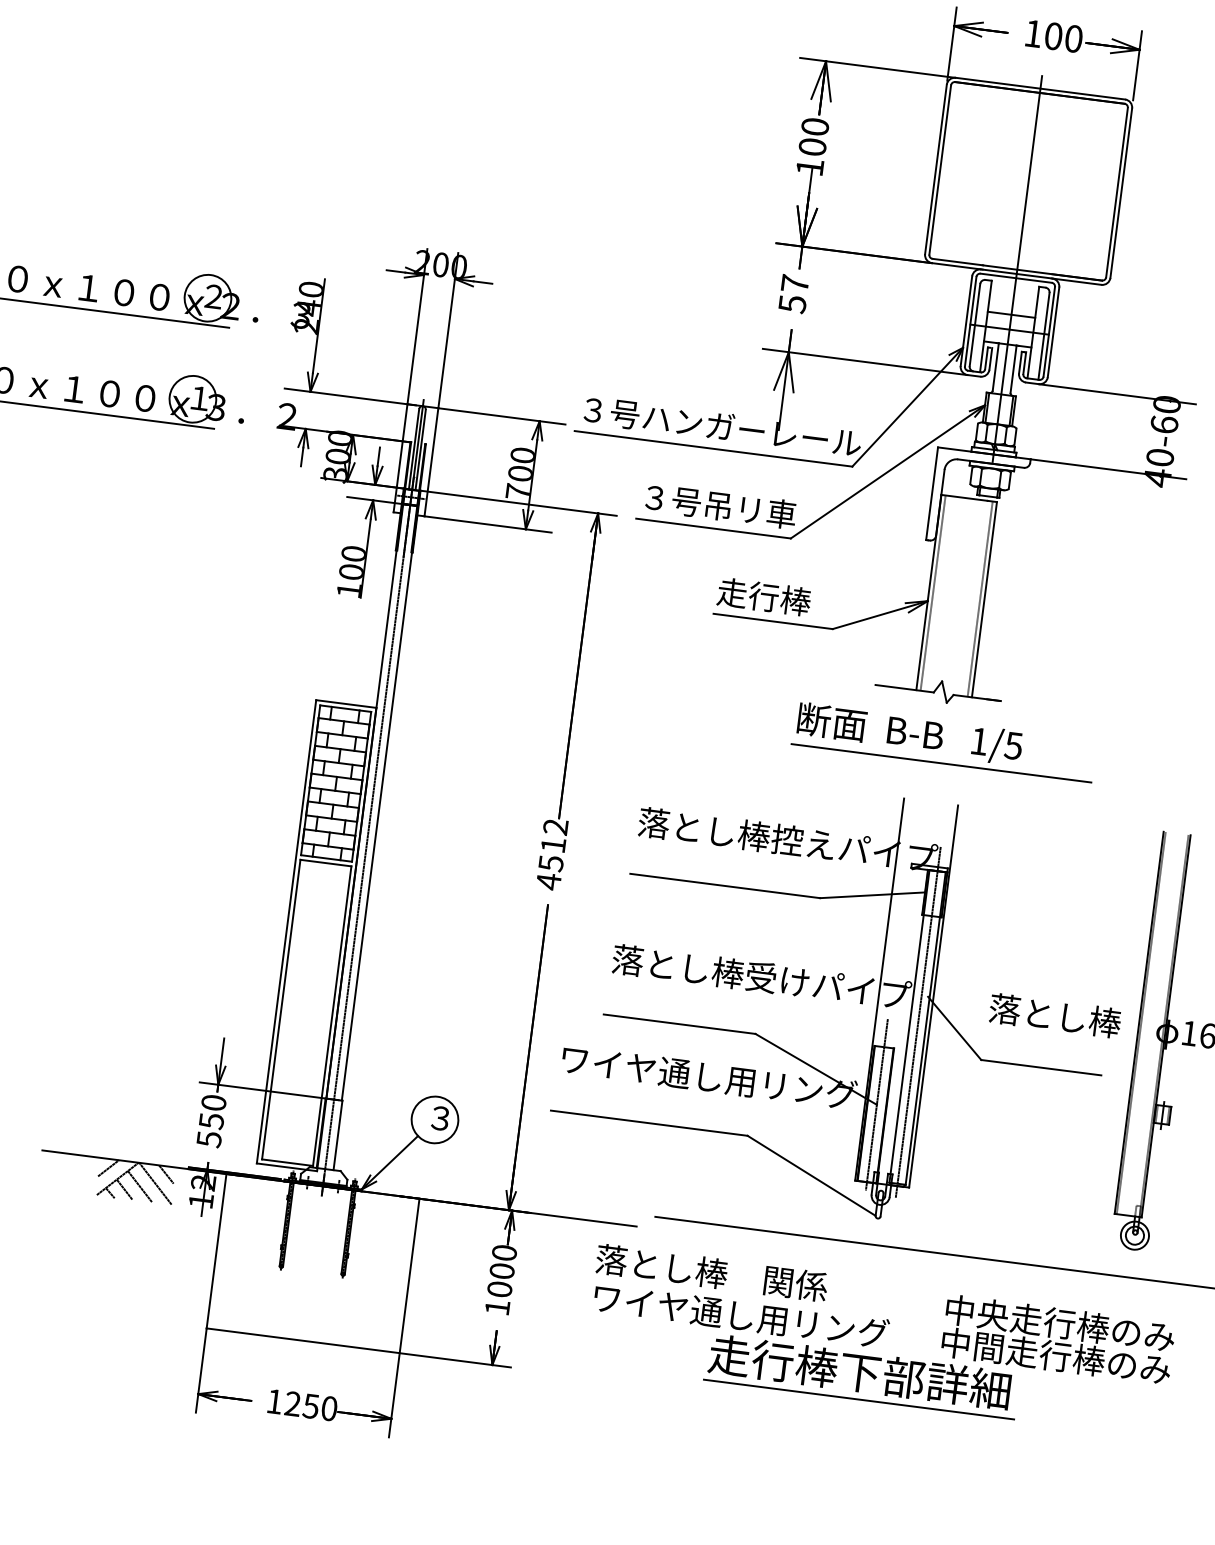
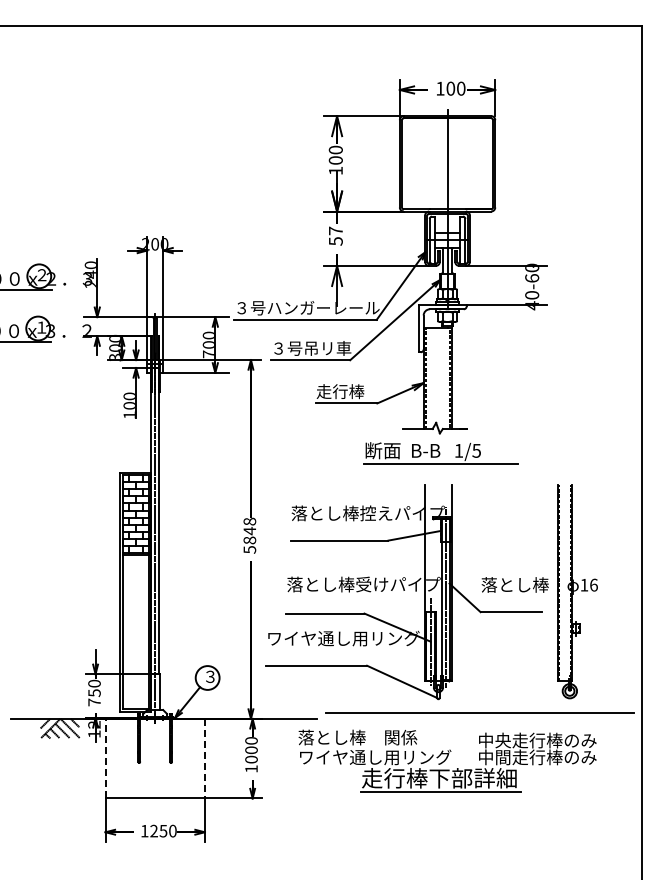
text: (551, 853) -> (249, 535), 4512 -> 5848
text: (209, 1139) -> (94, 702), 550 -> 750
line: (216, 1250) -> (105, 758), solid -> dashed
line: (408, 1275) -> (204, 758), solid -> dashed

